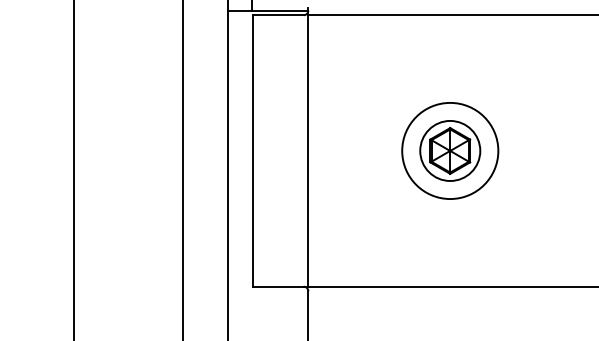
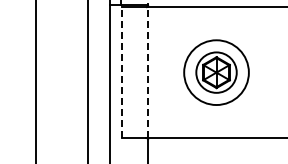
line: (252, 150) -> (121, 72), solid -> dashed
line: (308, 150) -> (148, 72), solid -> dashed
part: (450, 150) -> (216, 72), size x1.4

